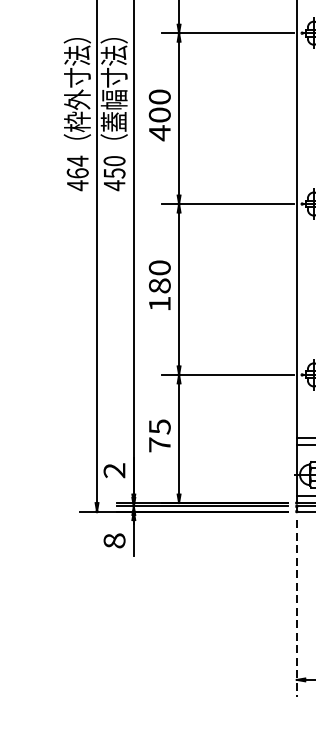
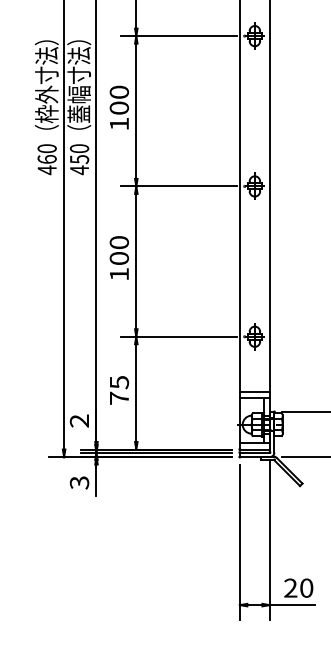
text: (159, 133) -> (119, 124), 400 -> 100
text: (77, 160) -> (46, 148), 464 -> 460
text: (159, 284) -> (119, 257), 180 -> 100
text: (114, 540) -> (79, 482), 8 -> 3
line: (296, 608) -> (239, 542), dashed -> solid

